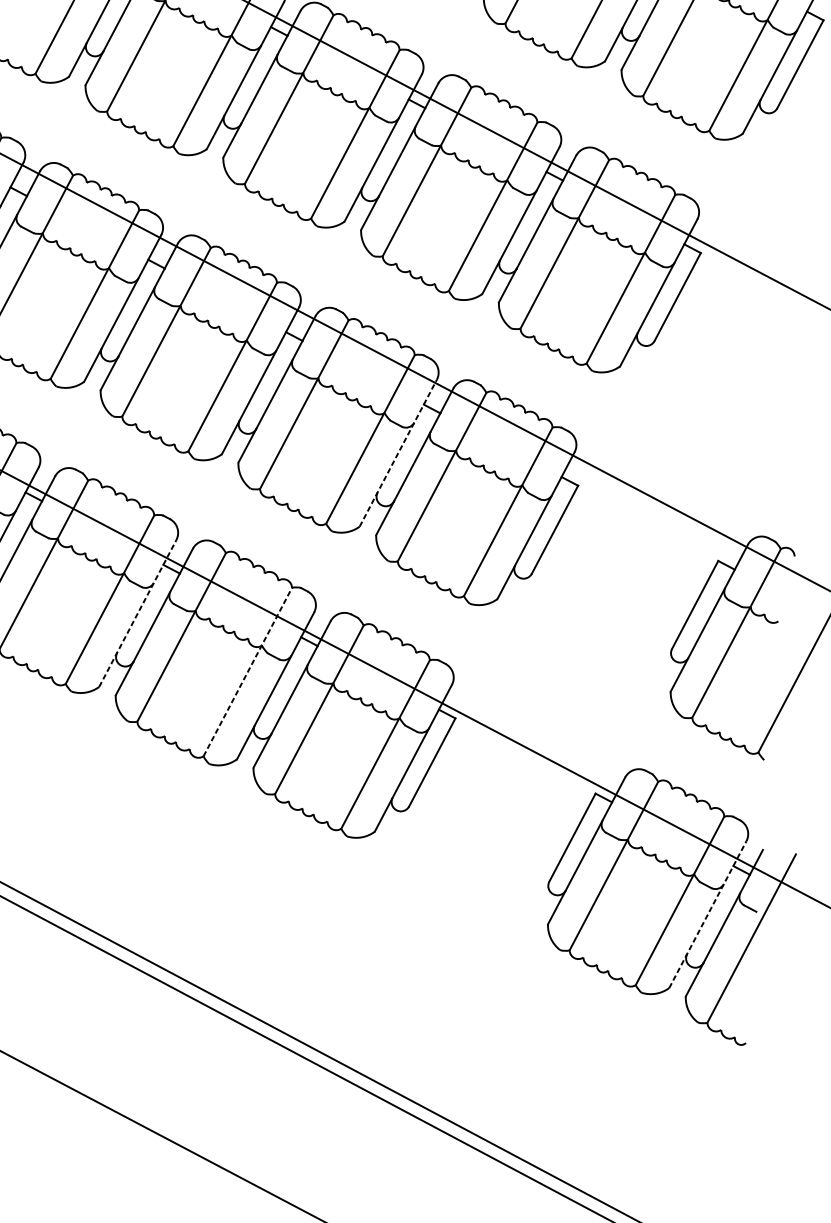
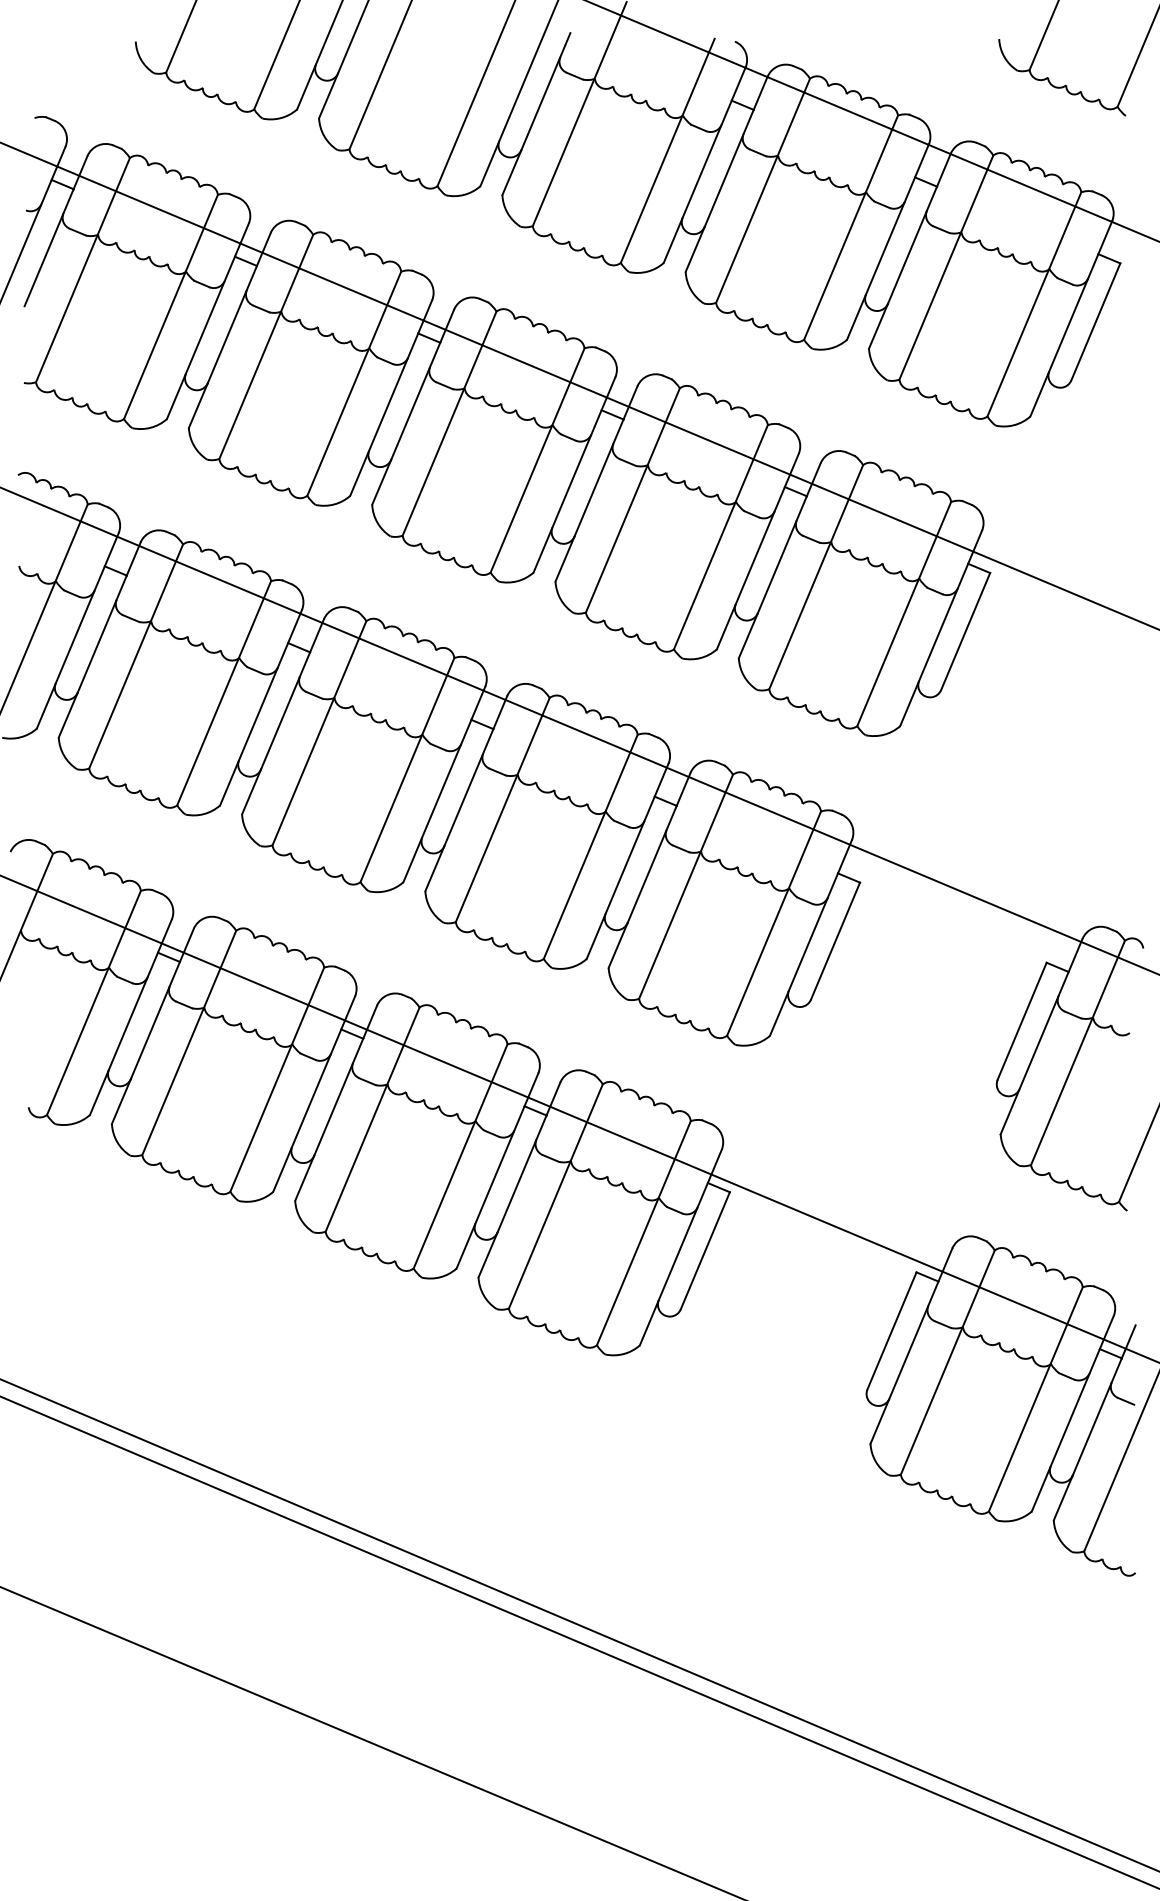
line: (398, 453) -> (627, 861), dashed -> solid
line: (138, 613) -> (314, 1094), dashed -> solid
line: (247, 672) -> (460, 1156), dashed -> solid
line: (707, 914) -> (1072, 1413), dashed -> solid

